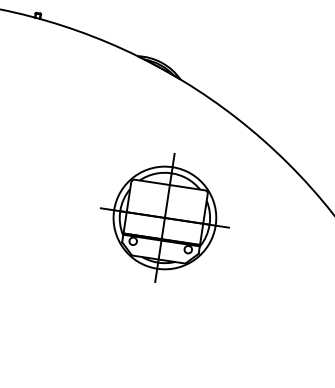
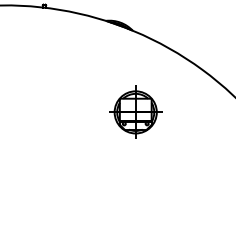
part: (164, 218) -> (135, 112), size x0.7

